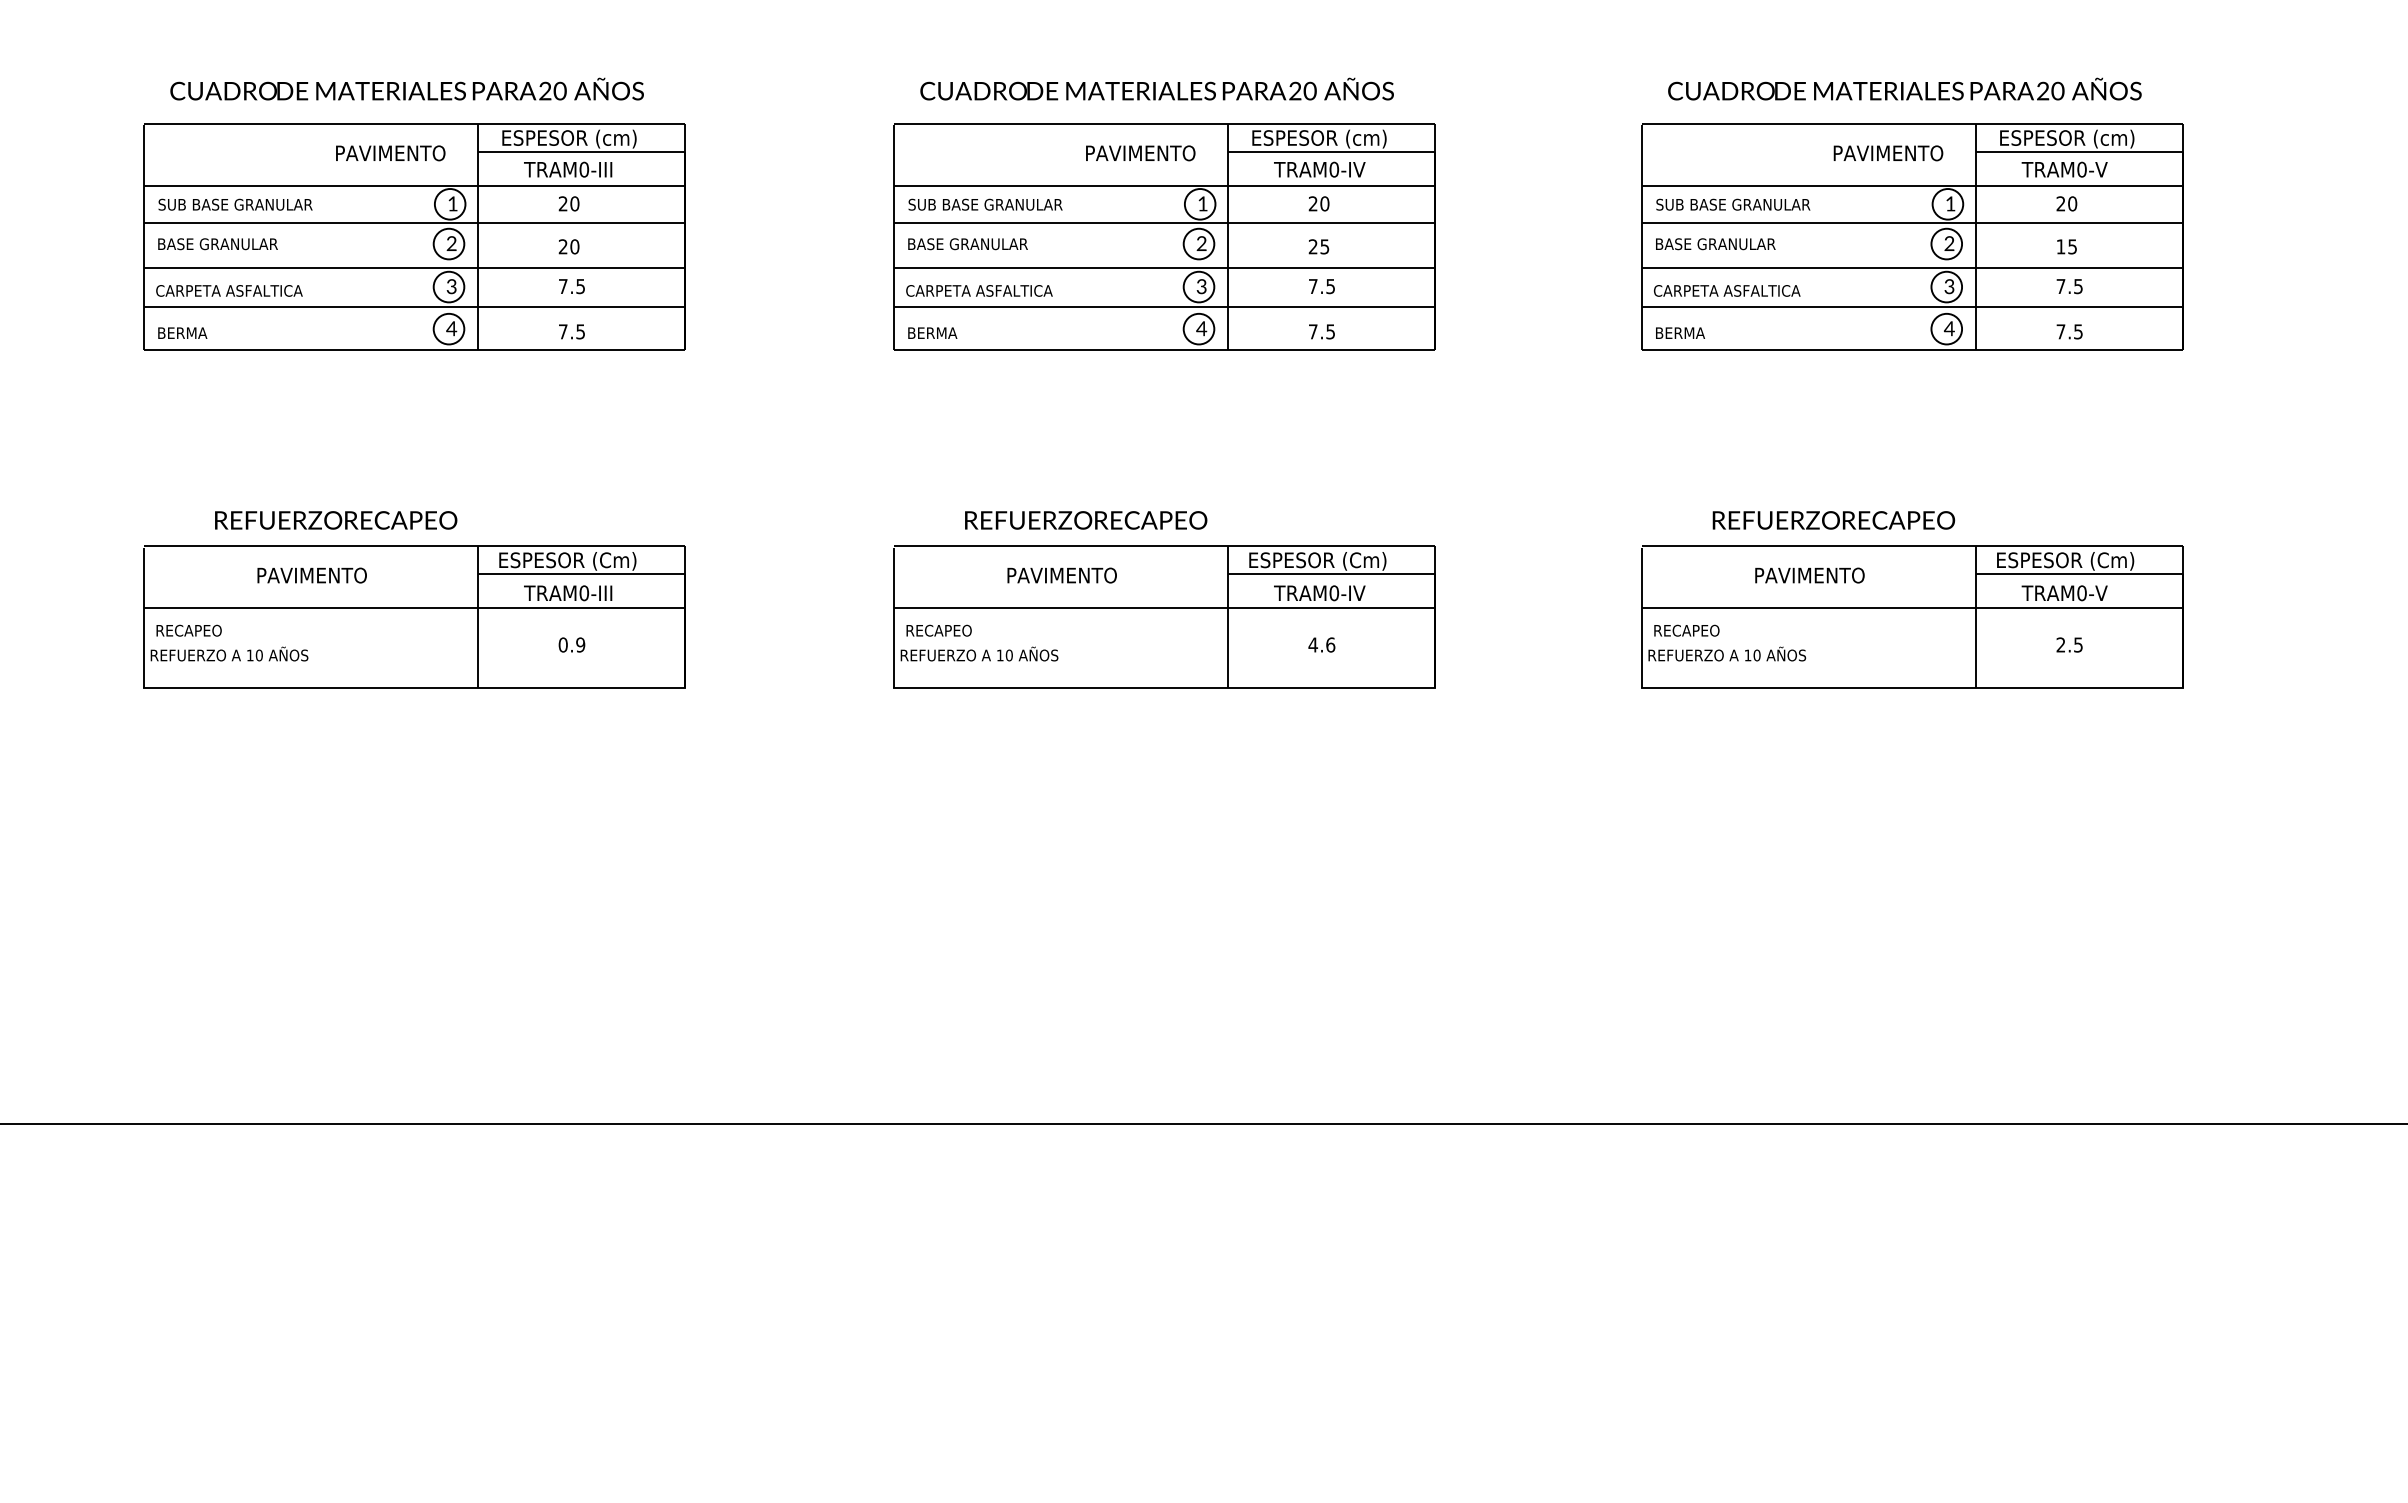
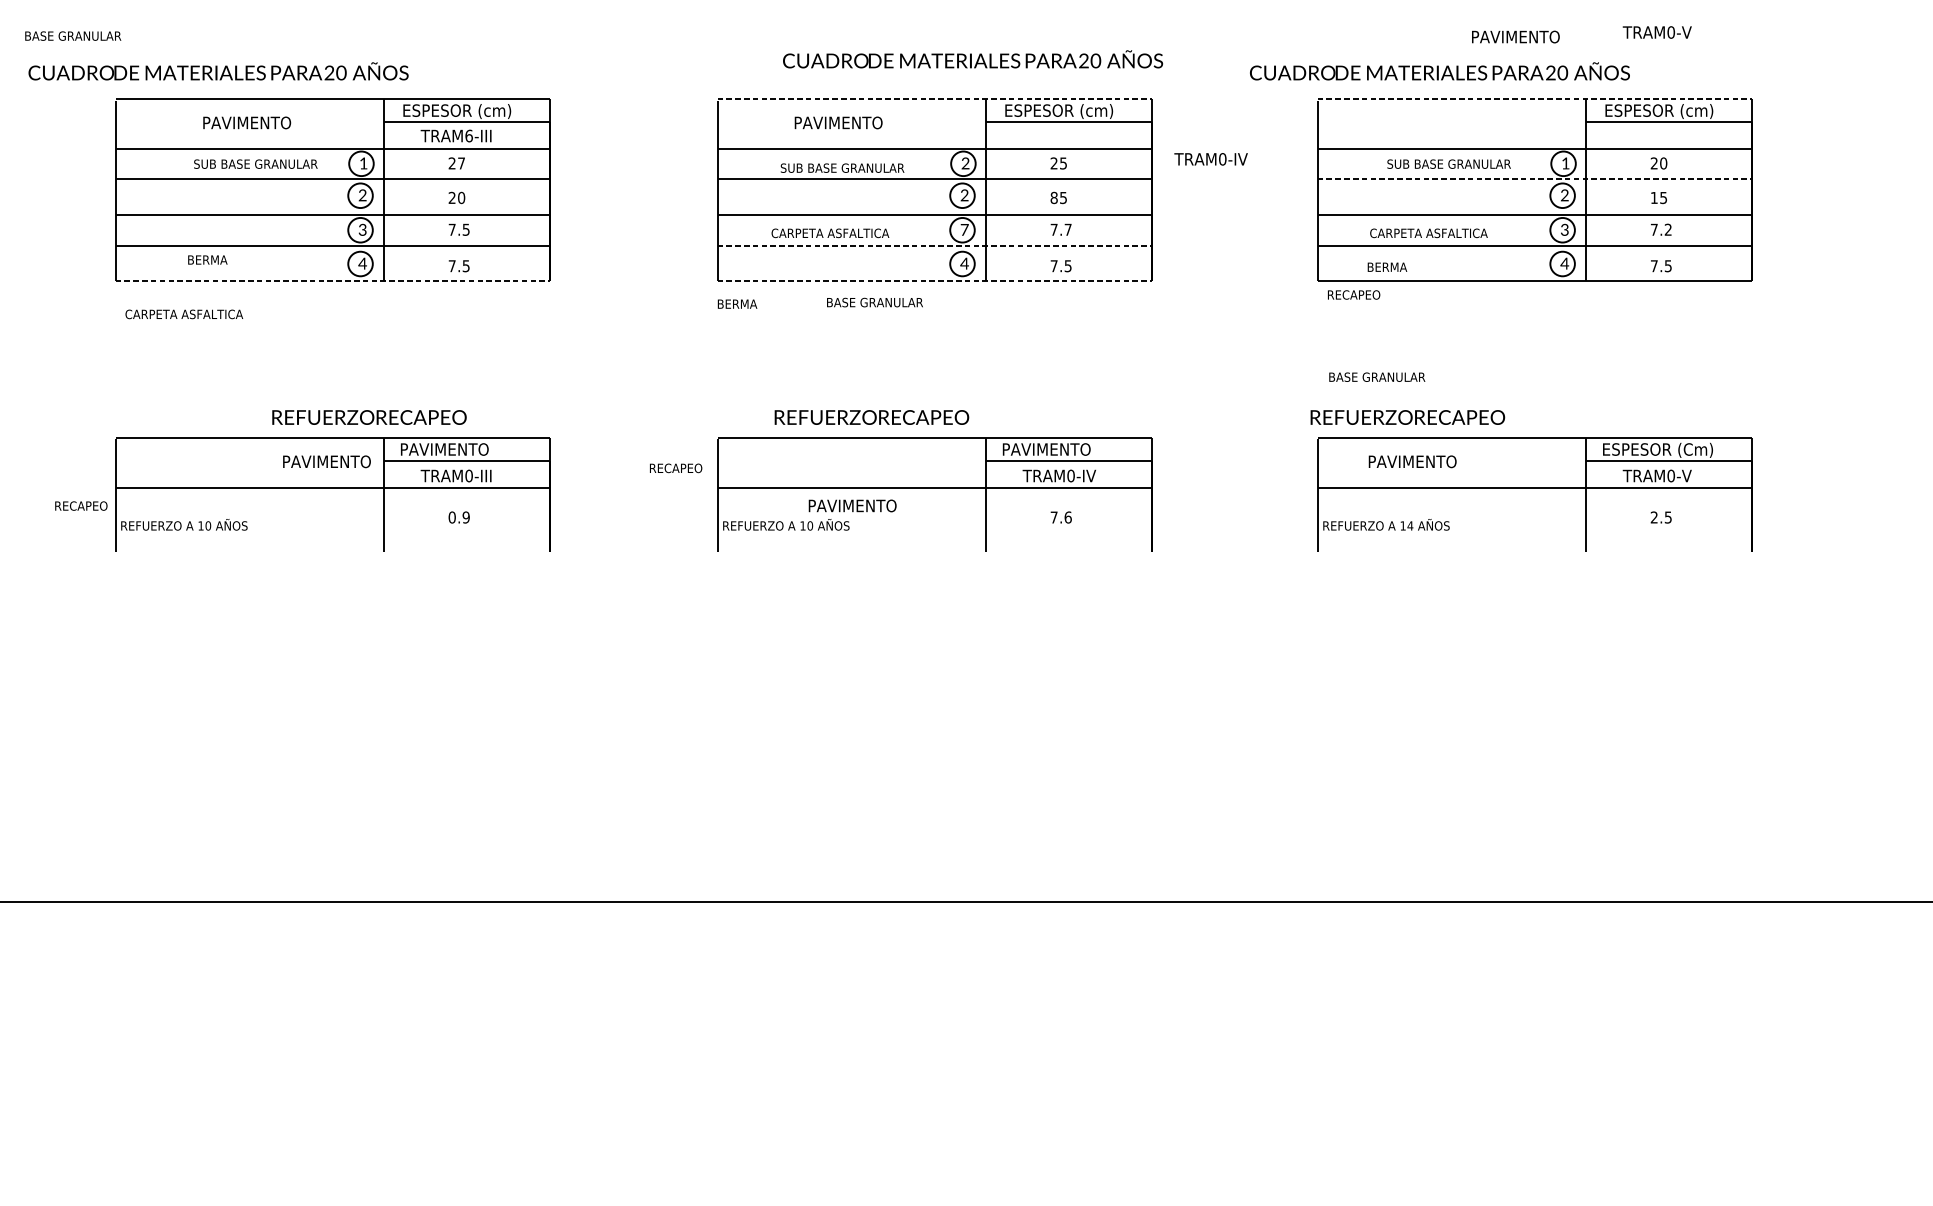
text: (406, 88) -> (218, 70), moved
text: (1156, 88) -> (972, 58), moved
text: (1904, 88) -> (1439, 70), moved
line: (1164, 124) -> (934, 99), solid -> dashed
line: (1912, 124) -> (1535, 99), solid -> dashed
text: (390, 153) -> (246, 123), moved
text: (1140, 153) -> (838, 123), moved
text: (1888, 153) -> (1515, 37), moved
text: (584, 169) -> (469, 135), TRAM0-III -> TRAM6-III
text: (1319, 169) -> (1210, 159), moved
text: (2064, 169) -> (1657, 32), moved
text: (574, 203) -> (461, 163), 20 -> 27
text: (1202, 203) -> (965, 163), 1 -> 2
text: (1324, 203) -> (1063, 163), 20 -> 25
text: (235, 204) -> (255, 163), moved
text: (985, 204) -> (842, 167), moved
text: (1733, 204) -> (1449, 163), moved
line: (1912, 223) -> (1535, 179), solid -> dashed
text: (217, 244) -> (72, 36), moved
text: (967, 244) -> (874, 302), moved
text: (1715, 244) -> (1377, 377), moved
text: (1312, 246) -> (1053, 197), 25 -> 85
text: (1201, 286) -> (964, 229), 3 -> 7
text: (1330, 286) -> (1068, 229), 7.5 -> 7.7
text: (2078, 286) -> (1668, 229), 7.5 -> 7.2
text: (229, 290) -> (184, 314), moved
text: (979, 290) -> (830, 233), moved
text: (1727, 290) -> (1429, 233), moved
line: (1164, 307) -> (934, 246), solid -> dashed
text: (182, 332) -> (207, 259), moved
text: (932, 332) -> (737, 303), moved
text: (1680, 332) -> (1387, 266), moved
line: (414, 349) -> (332, 280), solid -> dashed
line: (1164, 349) -> (934, 280), solid -> dashed
text: (336, 520) -> (369, 417), moved
text: (1833, 520) -> (1407, 417), moved
text: (568, 561) -> (456, 450), ESPESOR (Cm) -> PAVIMENTO
text: (1318, 561) -> (1058, 450), ESPESOR (Cm) -> PAVIMENTO
text: (311, 575) -> (326, 461), moved
text: (1061, 575) -> (852, 505), moved
text: (1809, 575) -> (1412, 461), moved
text: (188, 630) -> (80, 505), moved
text: (938, 630) -> (675, 468), moved
text: (1686, 630) -> (1353, 294), moved
text: (1313, 644) -> (1054, 517), 4.6 -> 7.6
text: (1756, 655) -> (1409, 525), 10 -> 14
line: (413, 688) -> (332, 552), removed
line: (1163, 688) -> (933, 552), removed
line: (1911, 688) -> (1534, 552), removed

